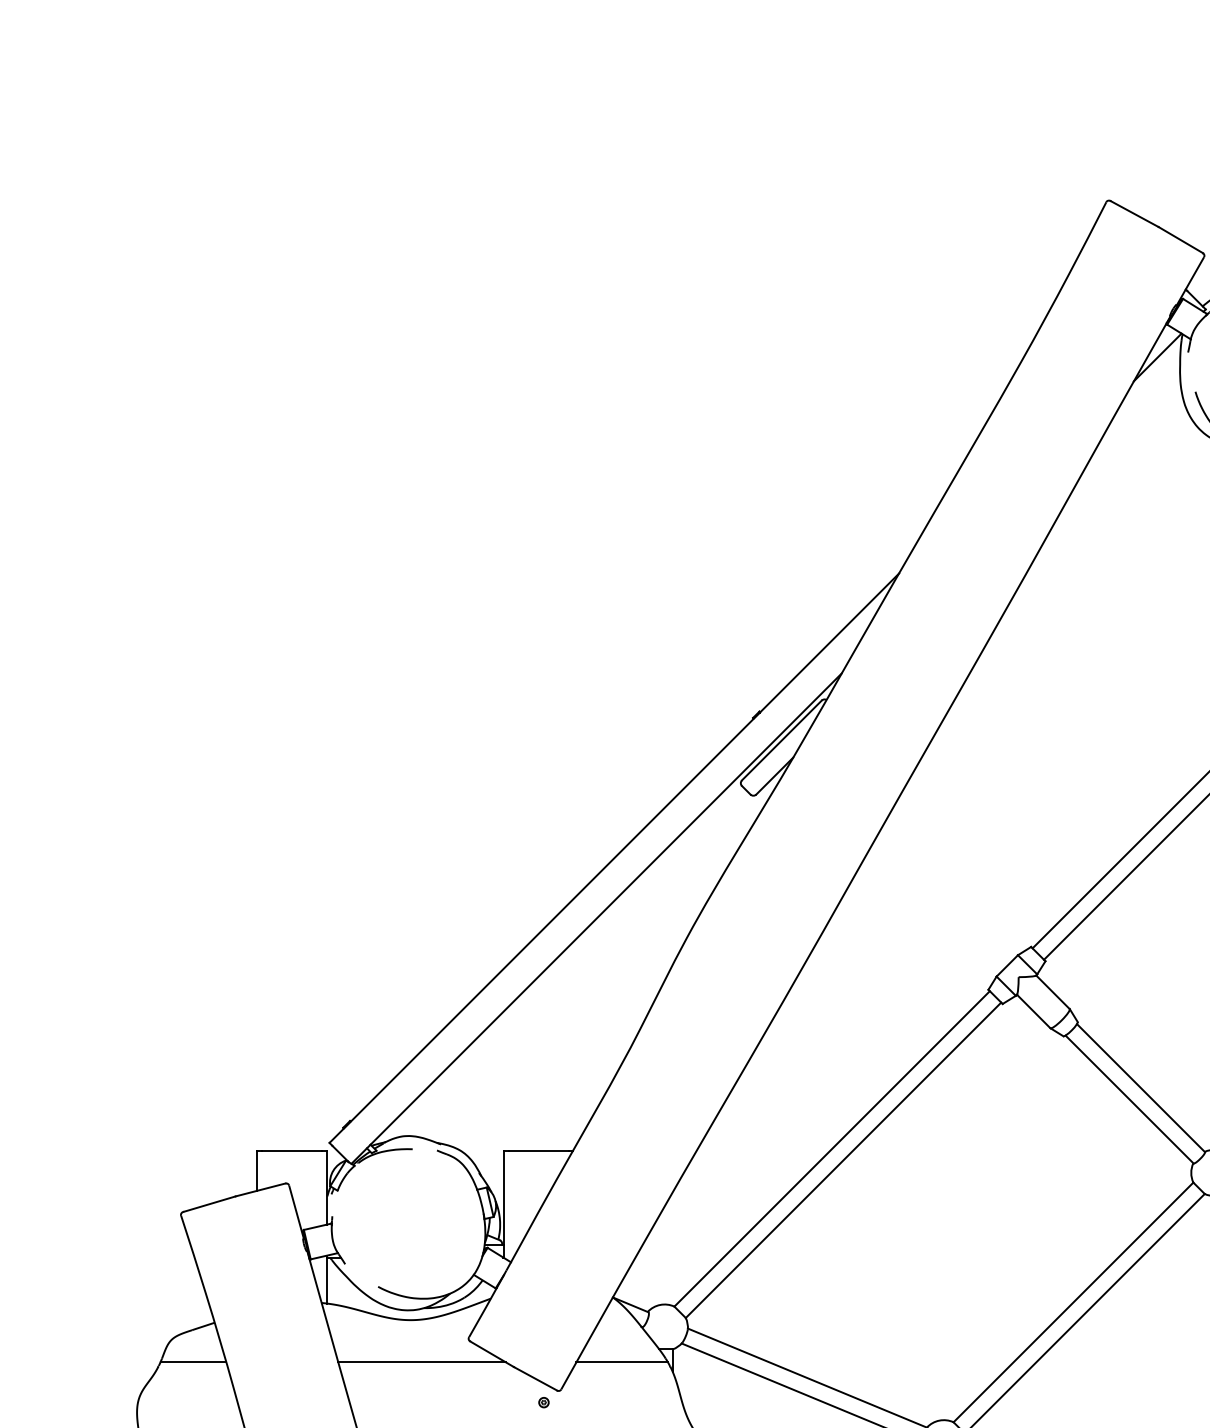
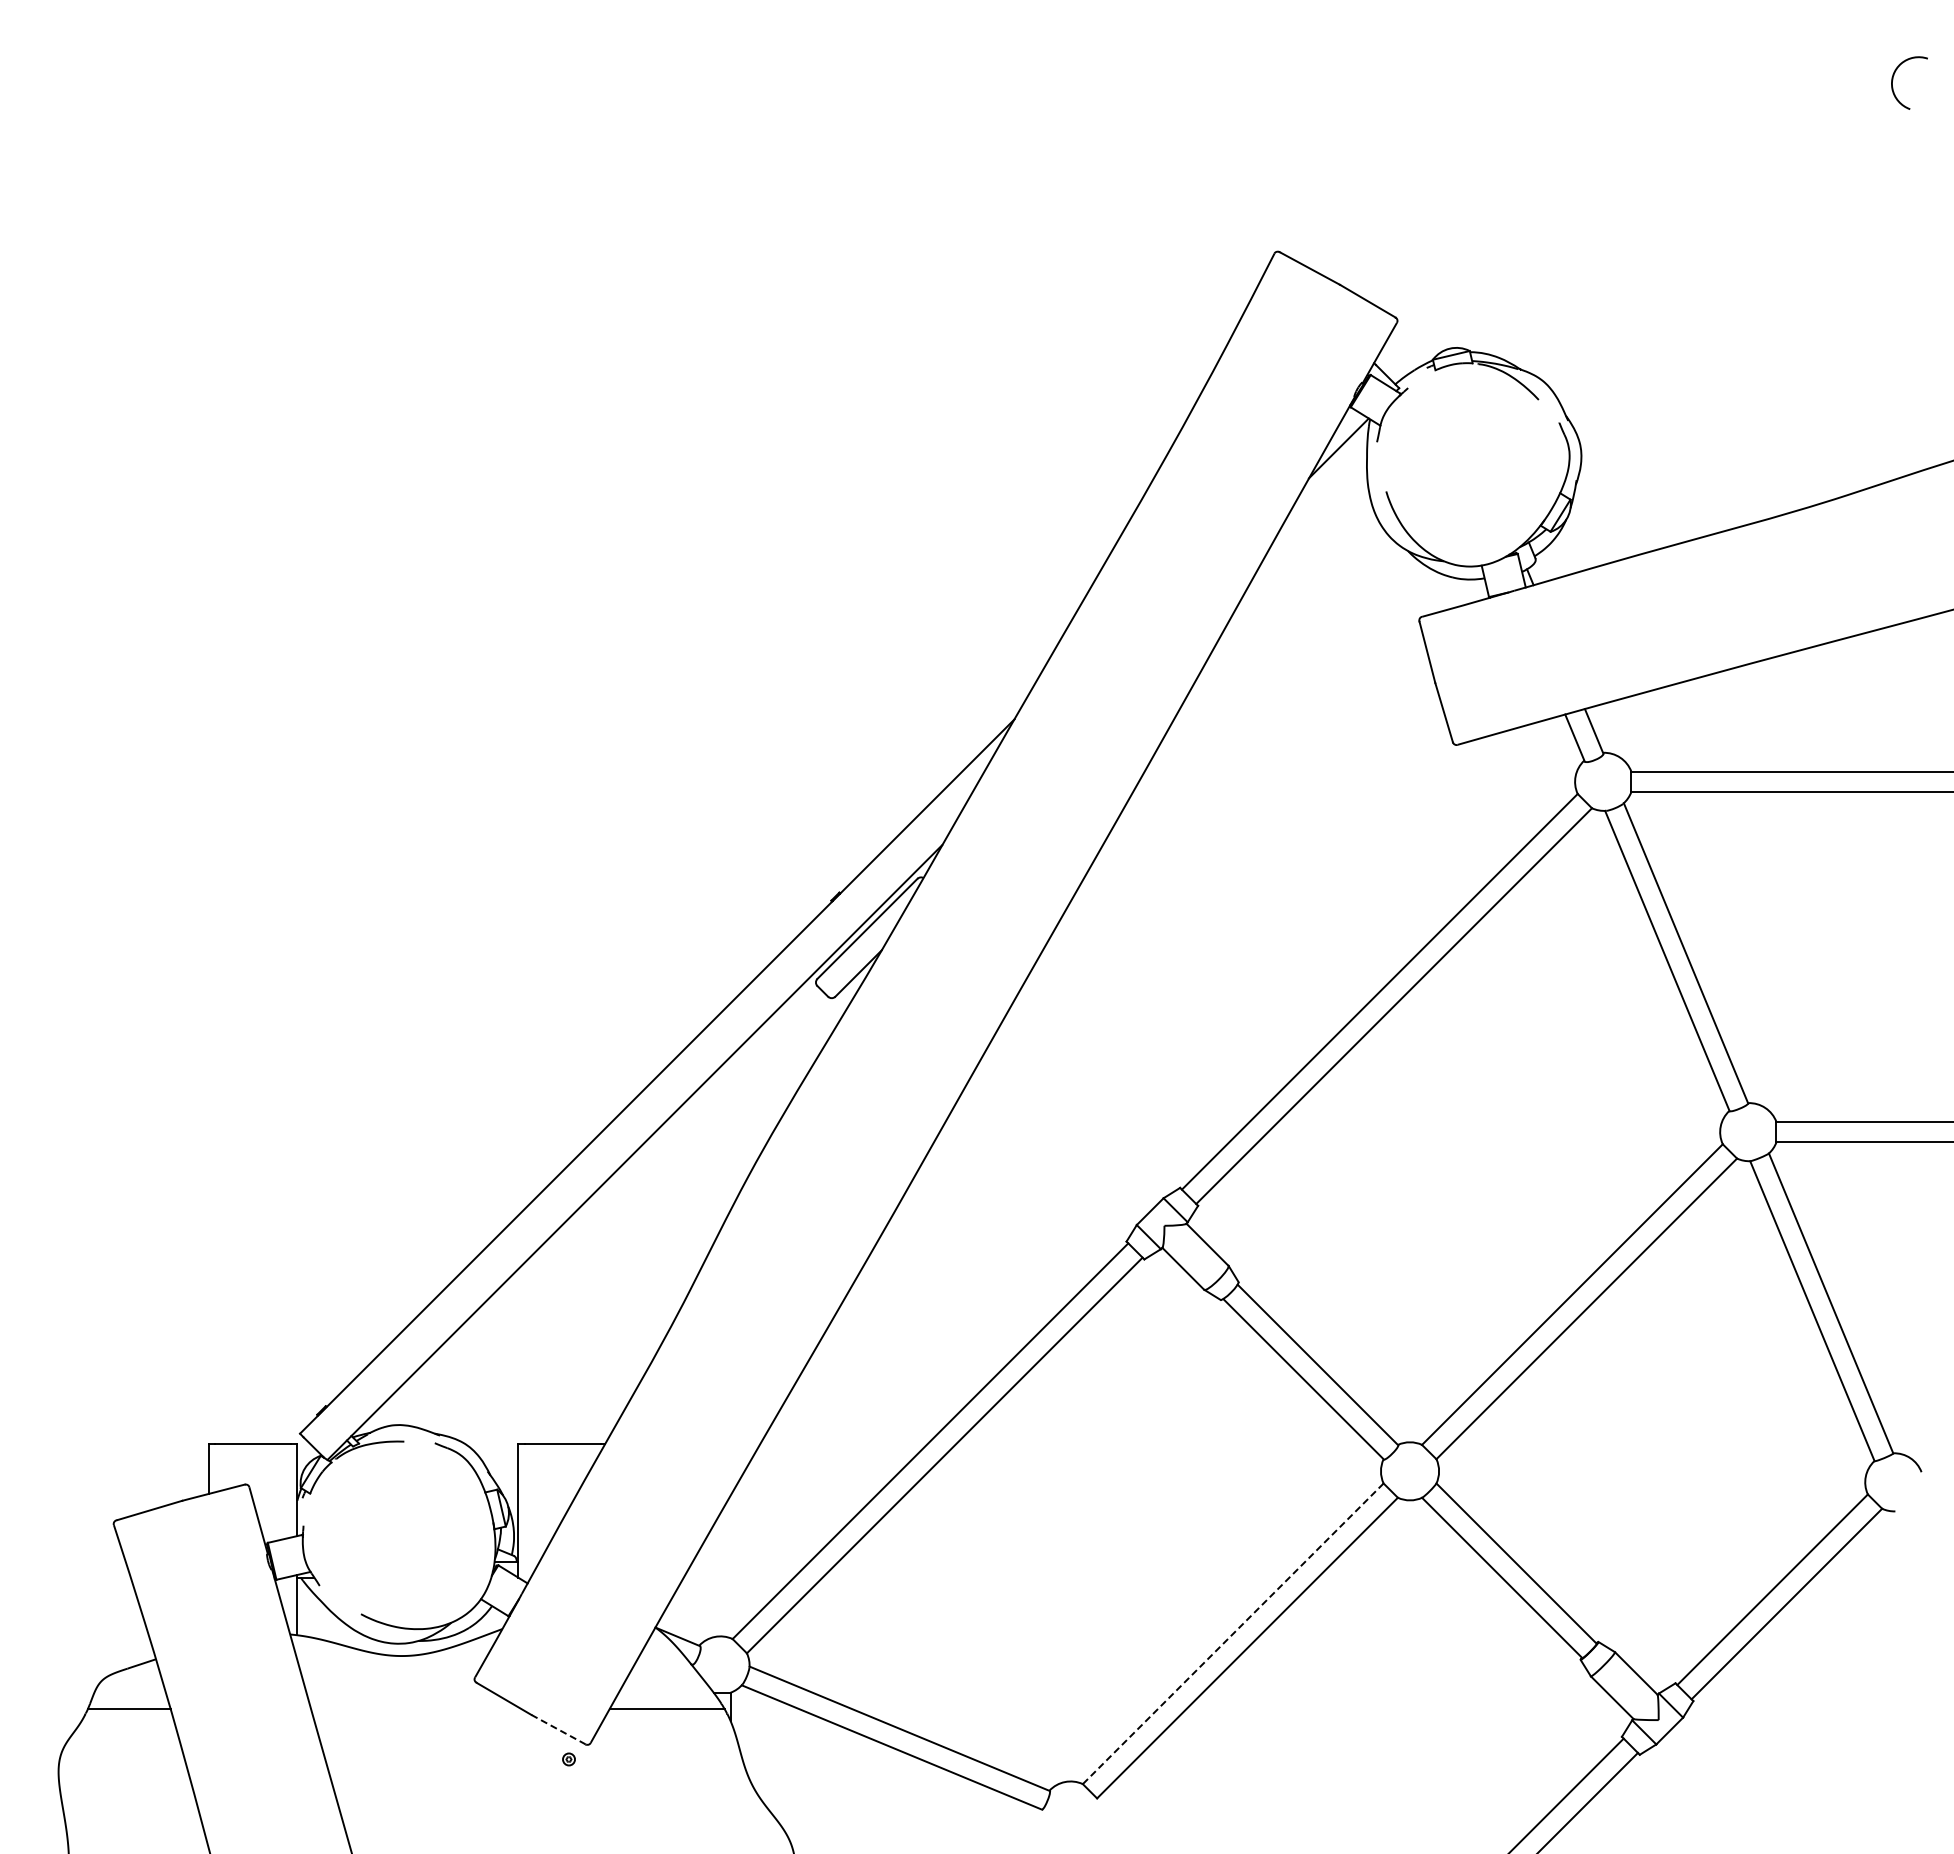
line: (1073, 1302) -> (1233, 1633), solid -> dashed
line: (422, 1361) -> (416, 1708), removed
line: (535, 1378) -> (558, 1729), solid -> dashed

